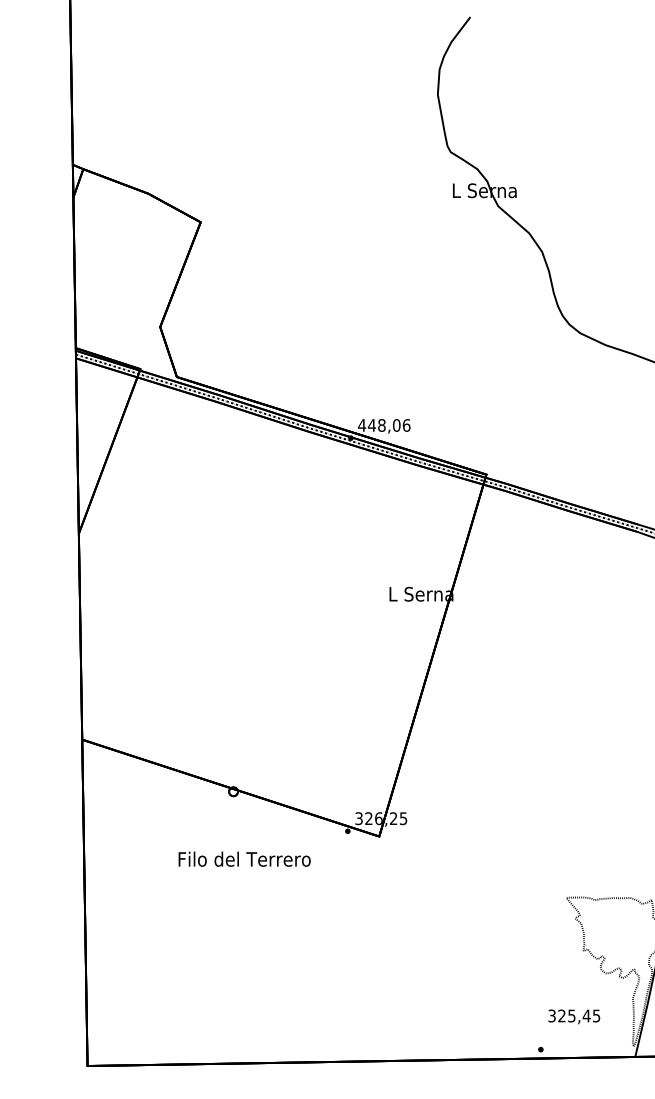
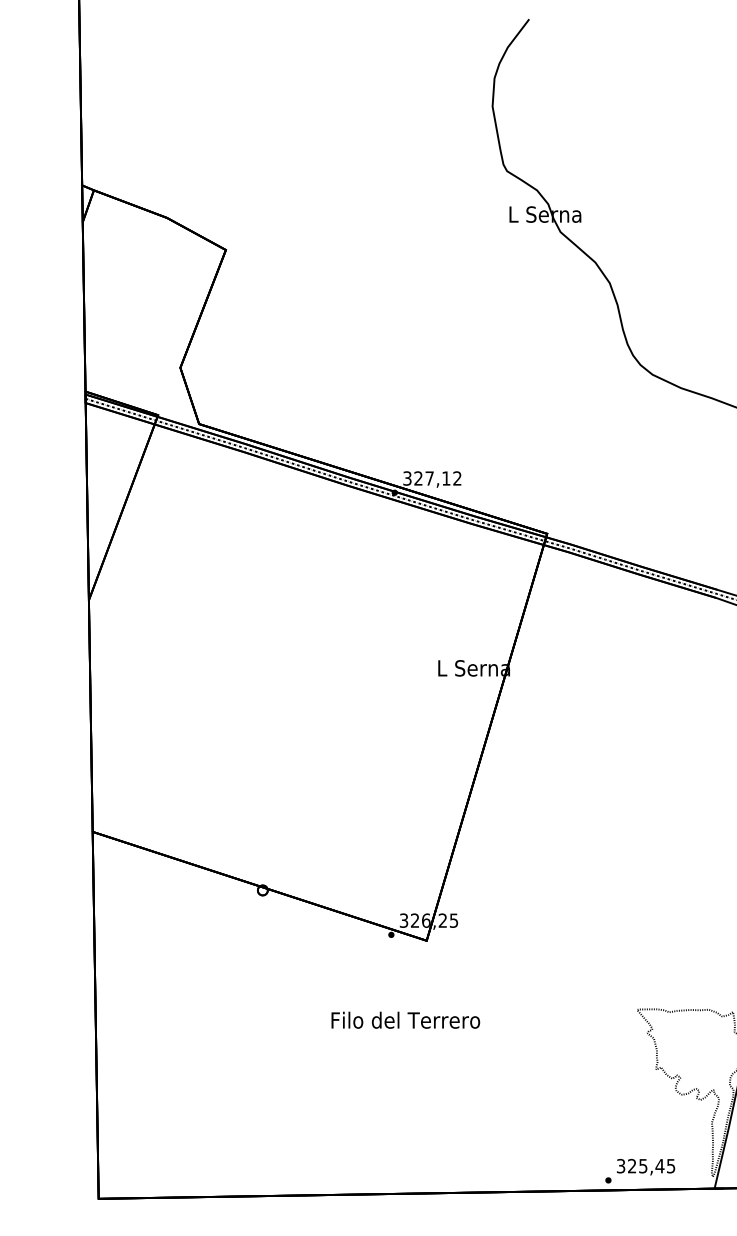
text: (384, 425) -> (432, 478), 448,06 -> 327,12
text: (244, 858) -> (405, 1019), moved
text: (574, 1016) -> (646, 1166), moved

